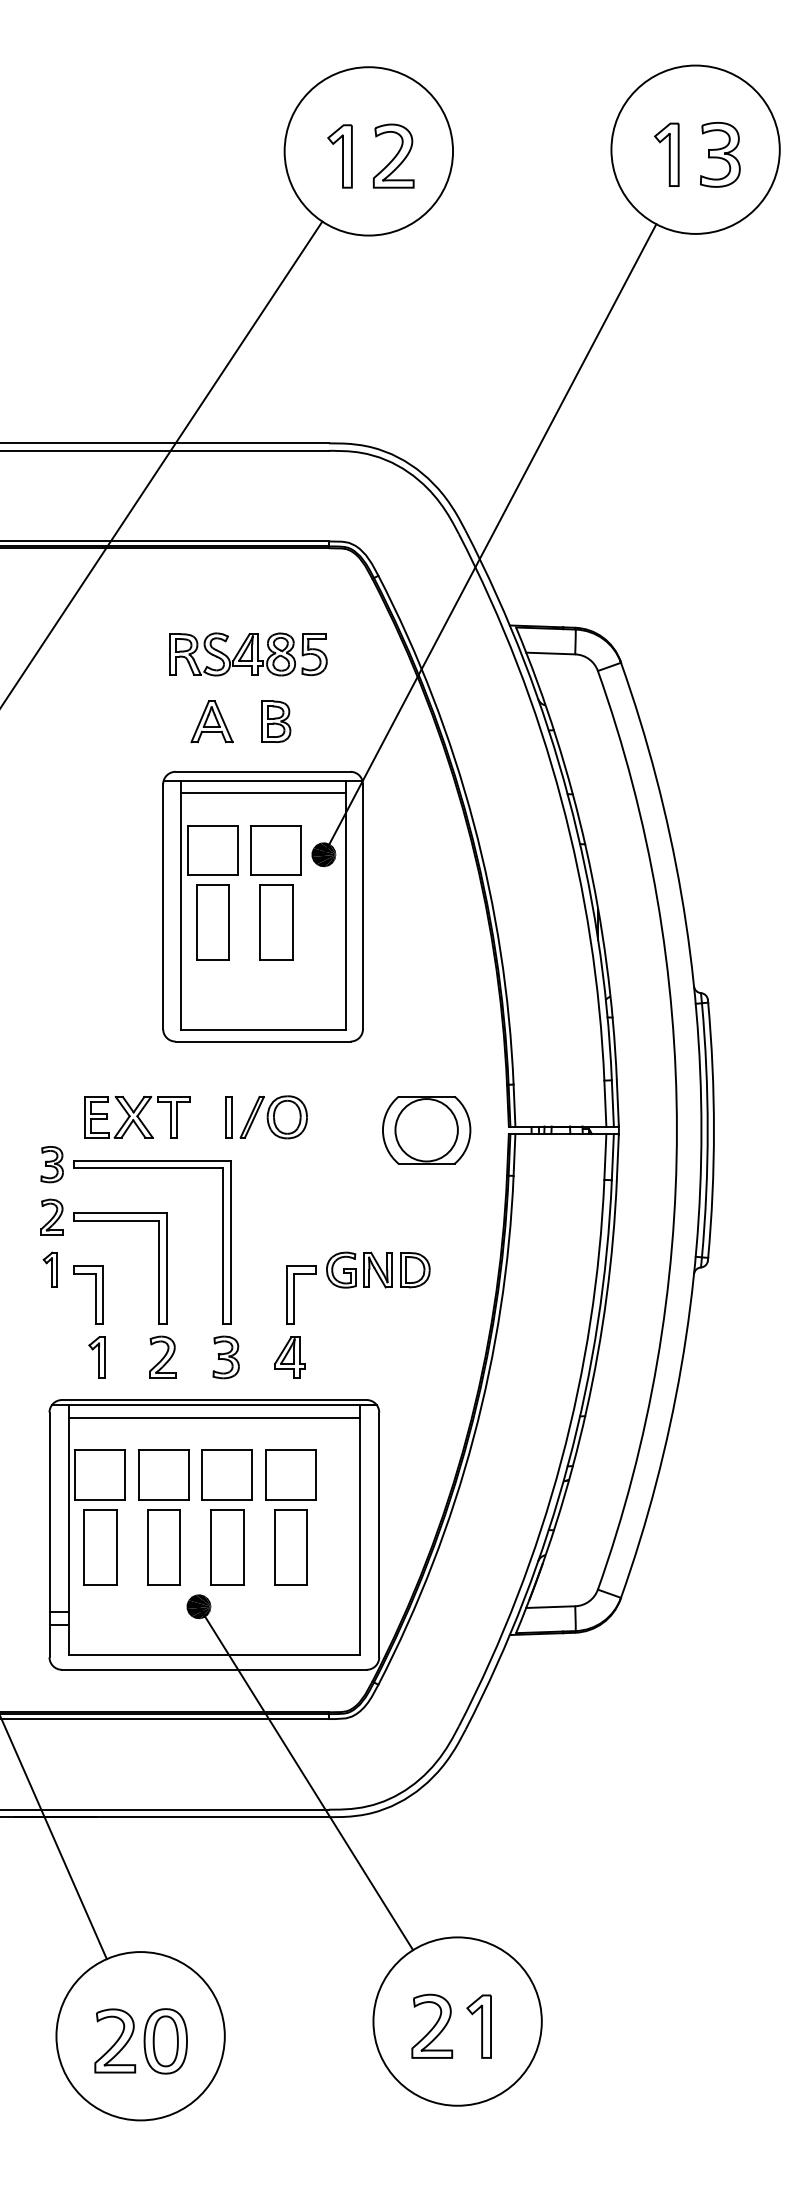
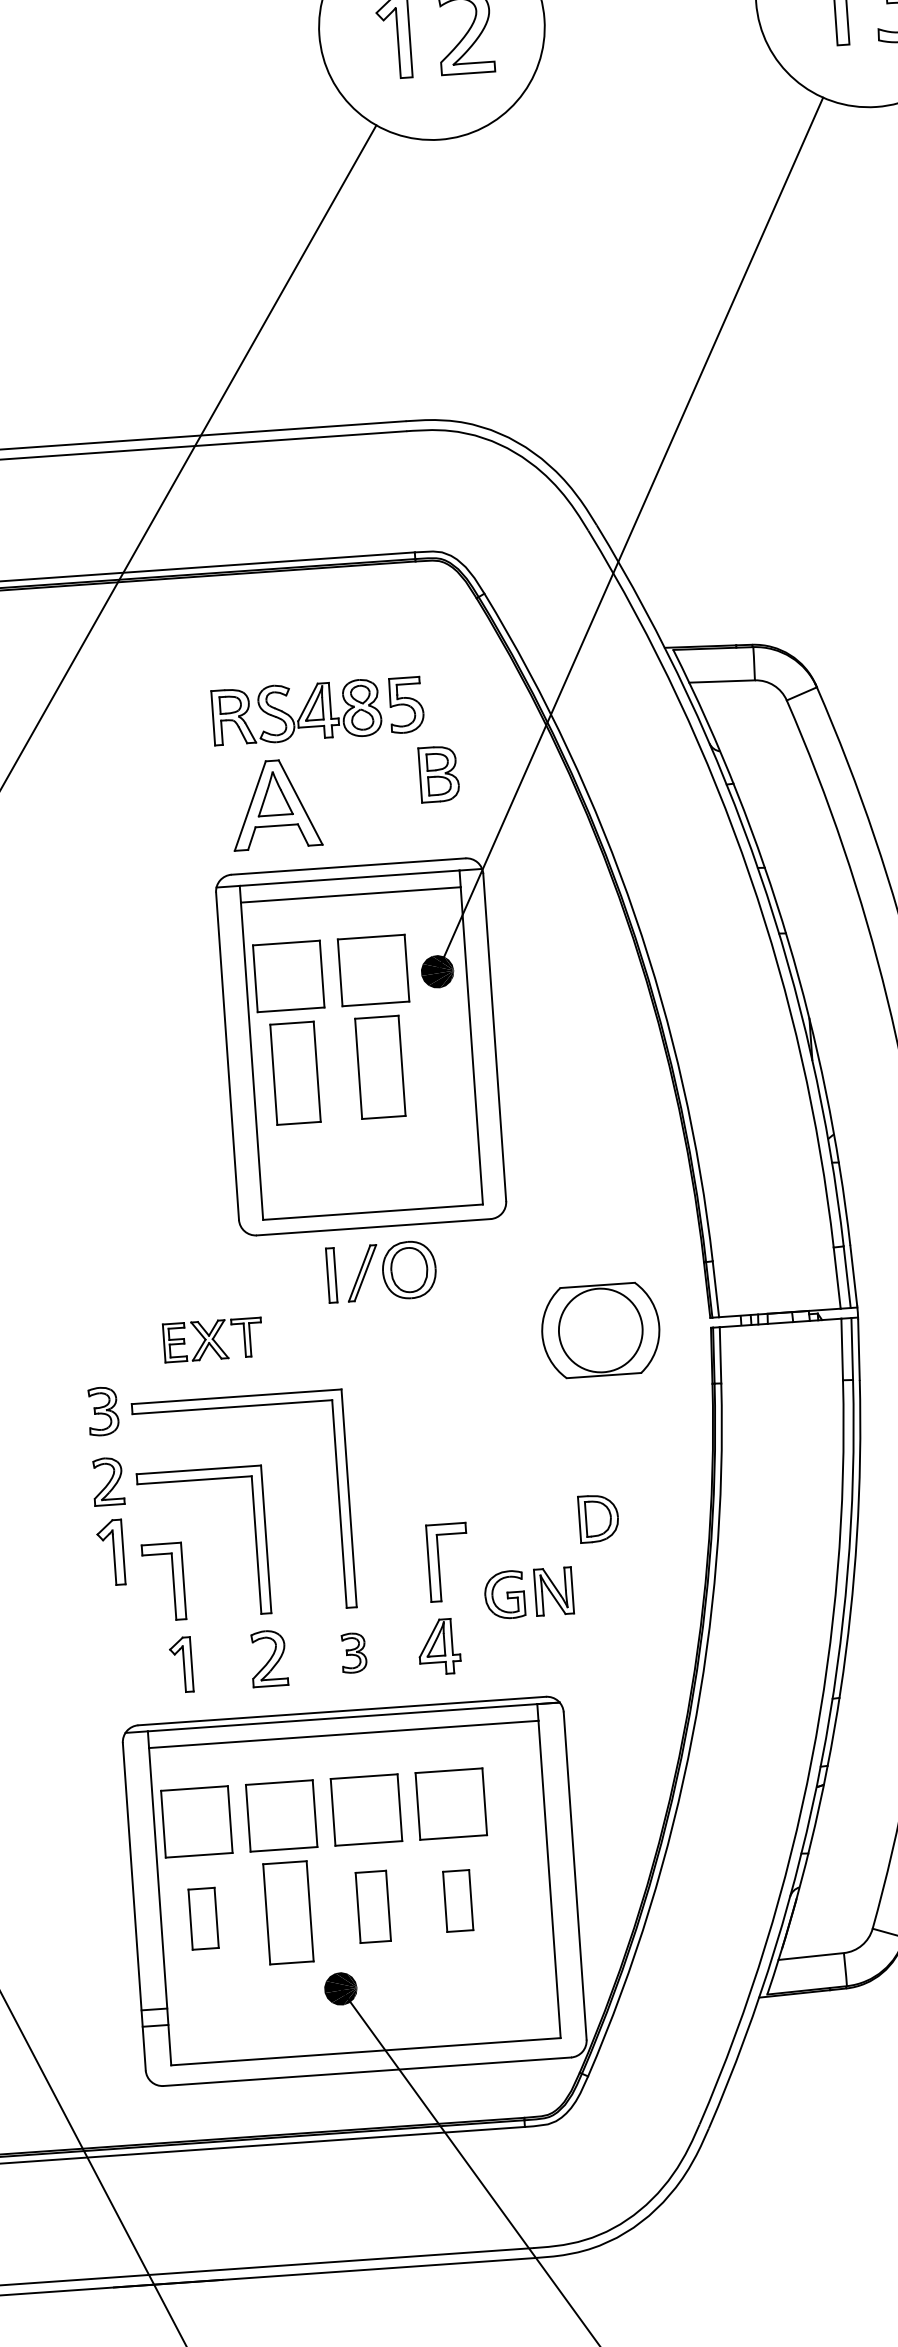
part: (211, 721) -> (274, 804), size x1.6
part: (276, 721) -> (439, 773), moved
part: (137, 1116) -> (212, 1339), size x0.7
part: (266, 1117) -> (381, 1272), moved
part: (49, 1269) -> (109, 1551), size x1.4
part: (359, 1269) -> (528, 1592), moved
part: (225, 1357) -> (353, 1653), size x0.7
part: (100, 1547) -> (203, 1918), size x0.6
part: (227, 1547) -> (373, 1906), size x0.7
part: (290, 1547) -> (457, 1901), size x0.6

